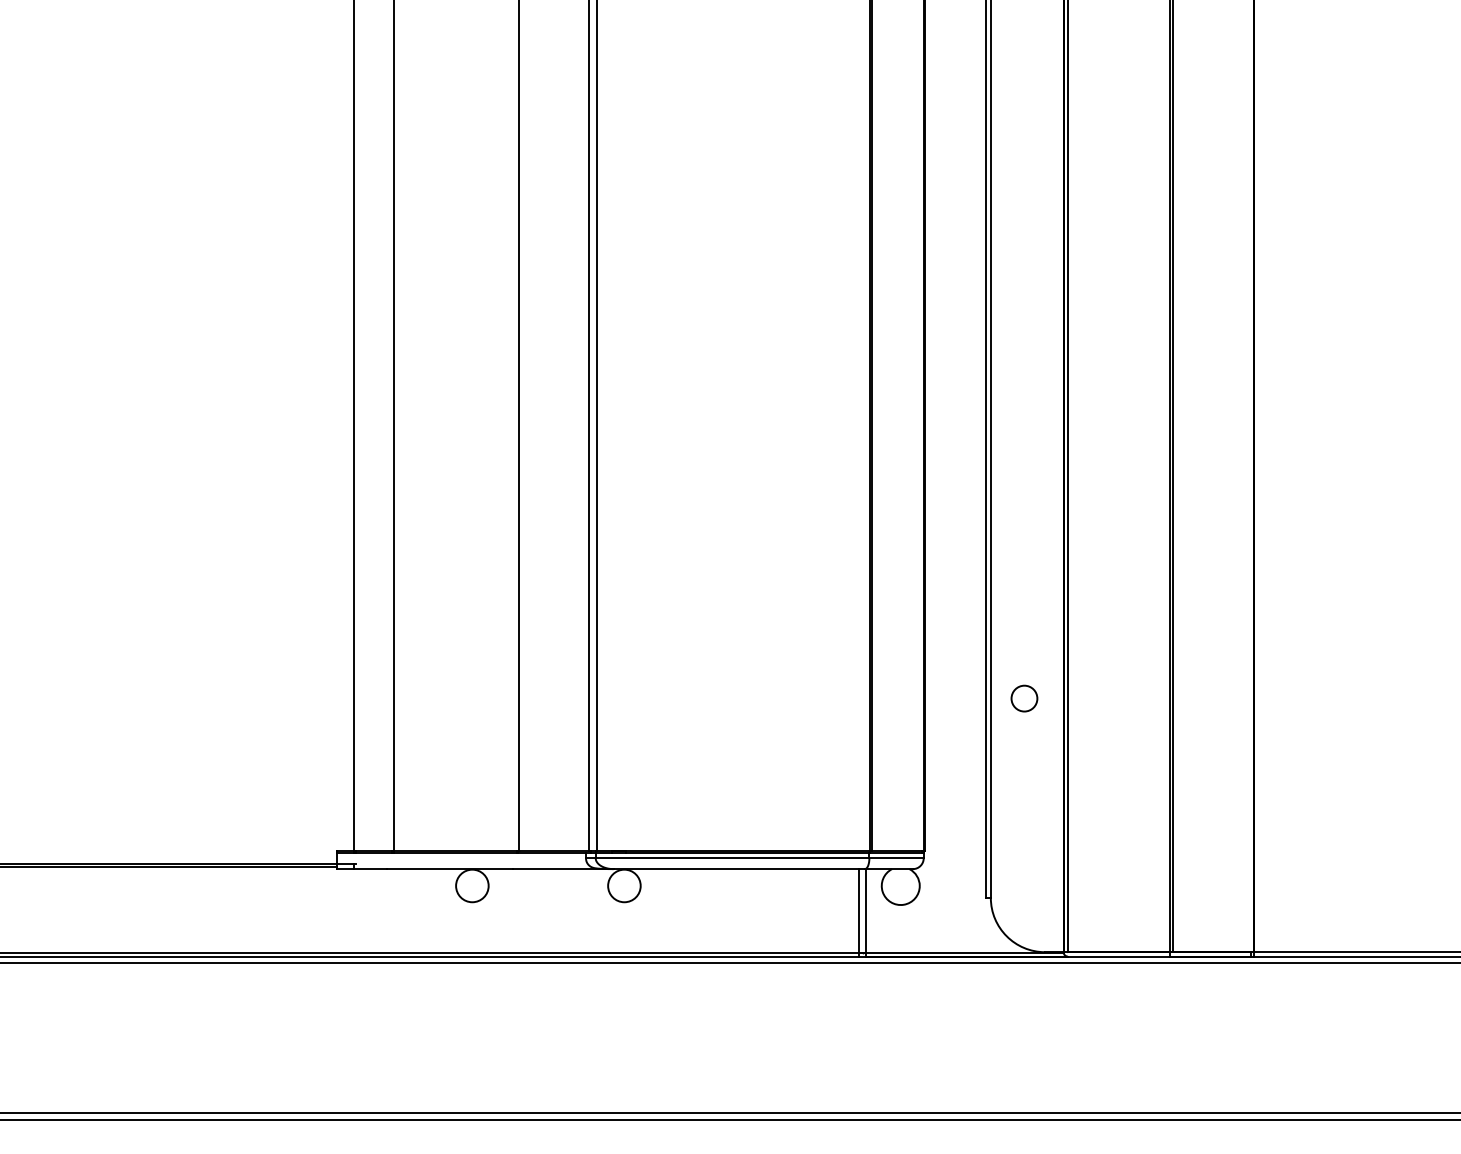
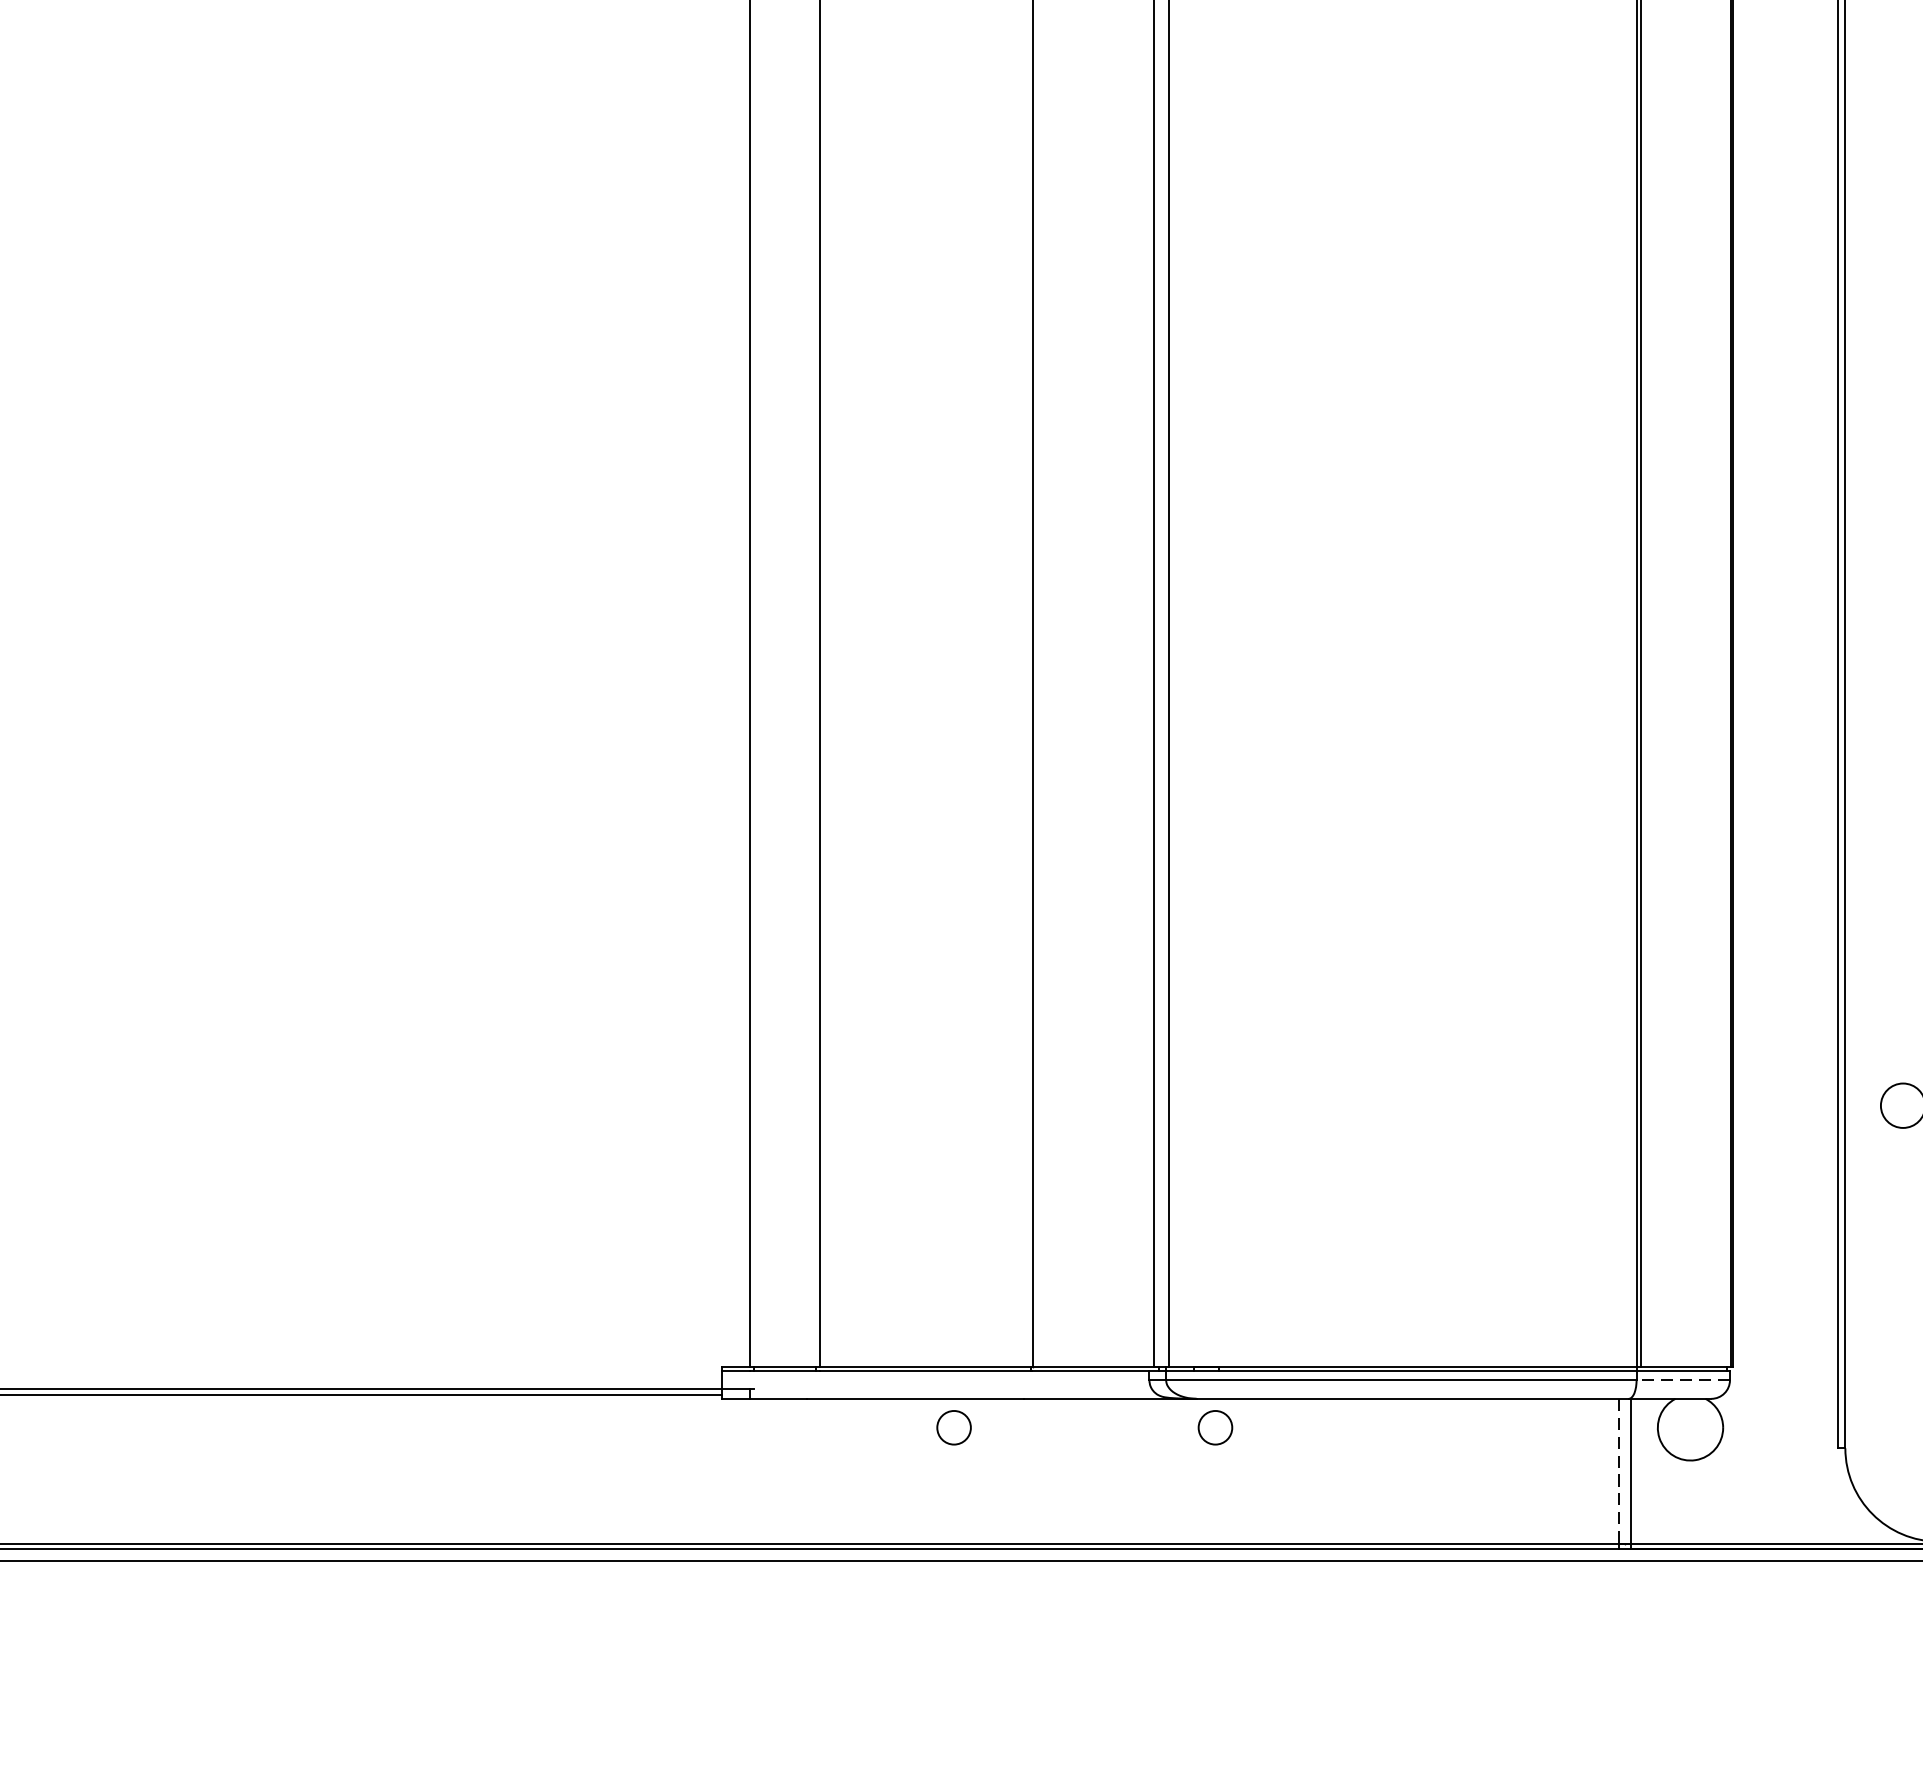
line: (896, 858) -> (1683, 1380), solid -> dashed
circle: (472, 885) -> (954, 1426), size x0.6
circle: (624, 885) -> (1215, 1426), size x0.6
line: (859, 911) -> (1619, 1471), solid -> dashed

